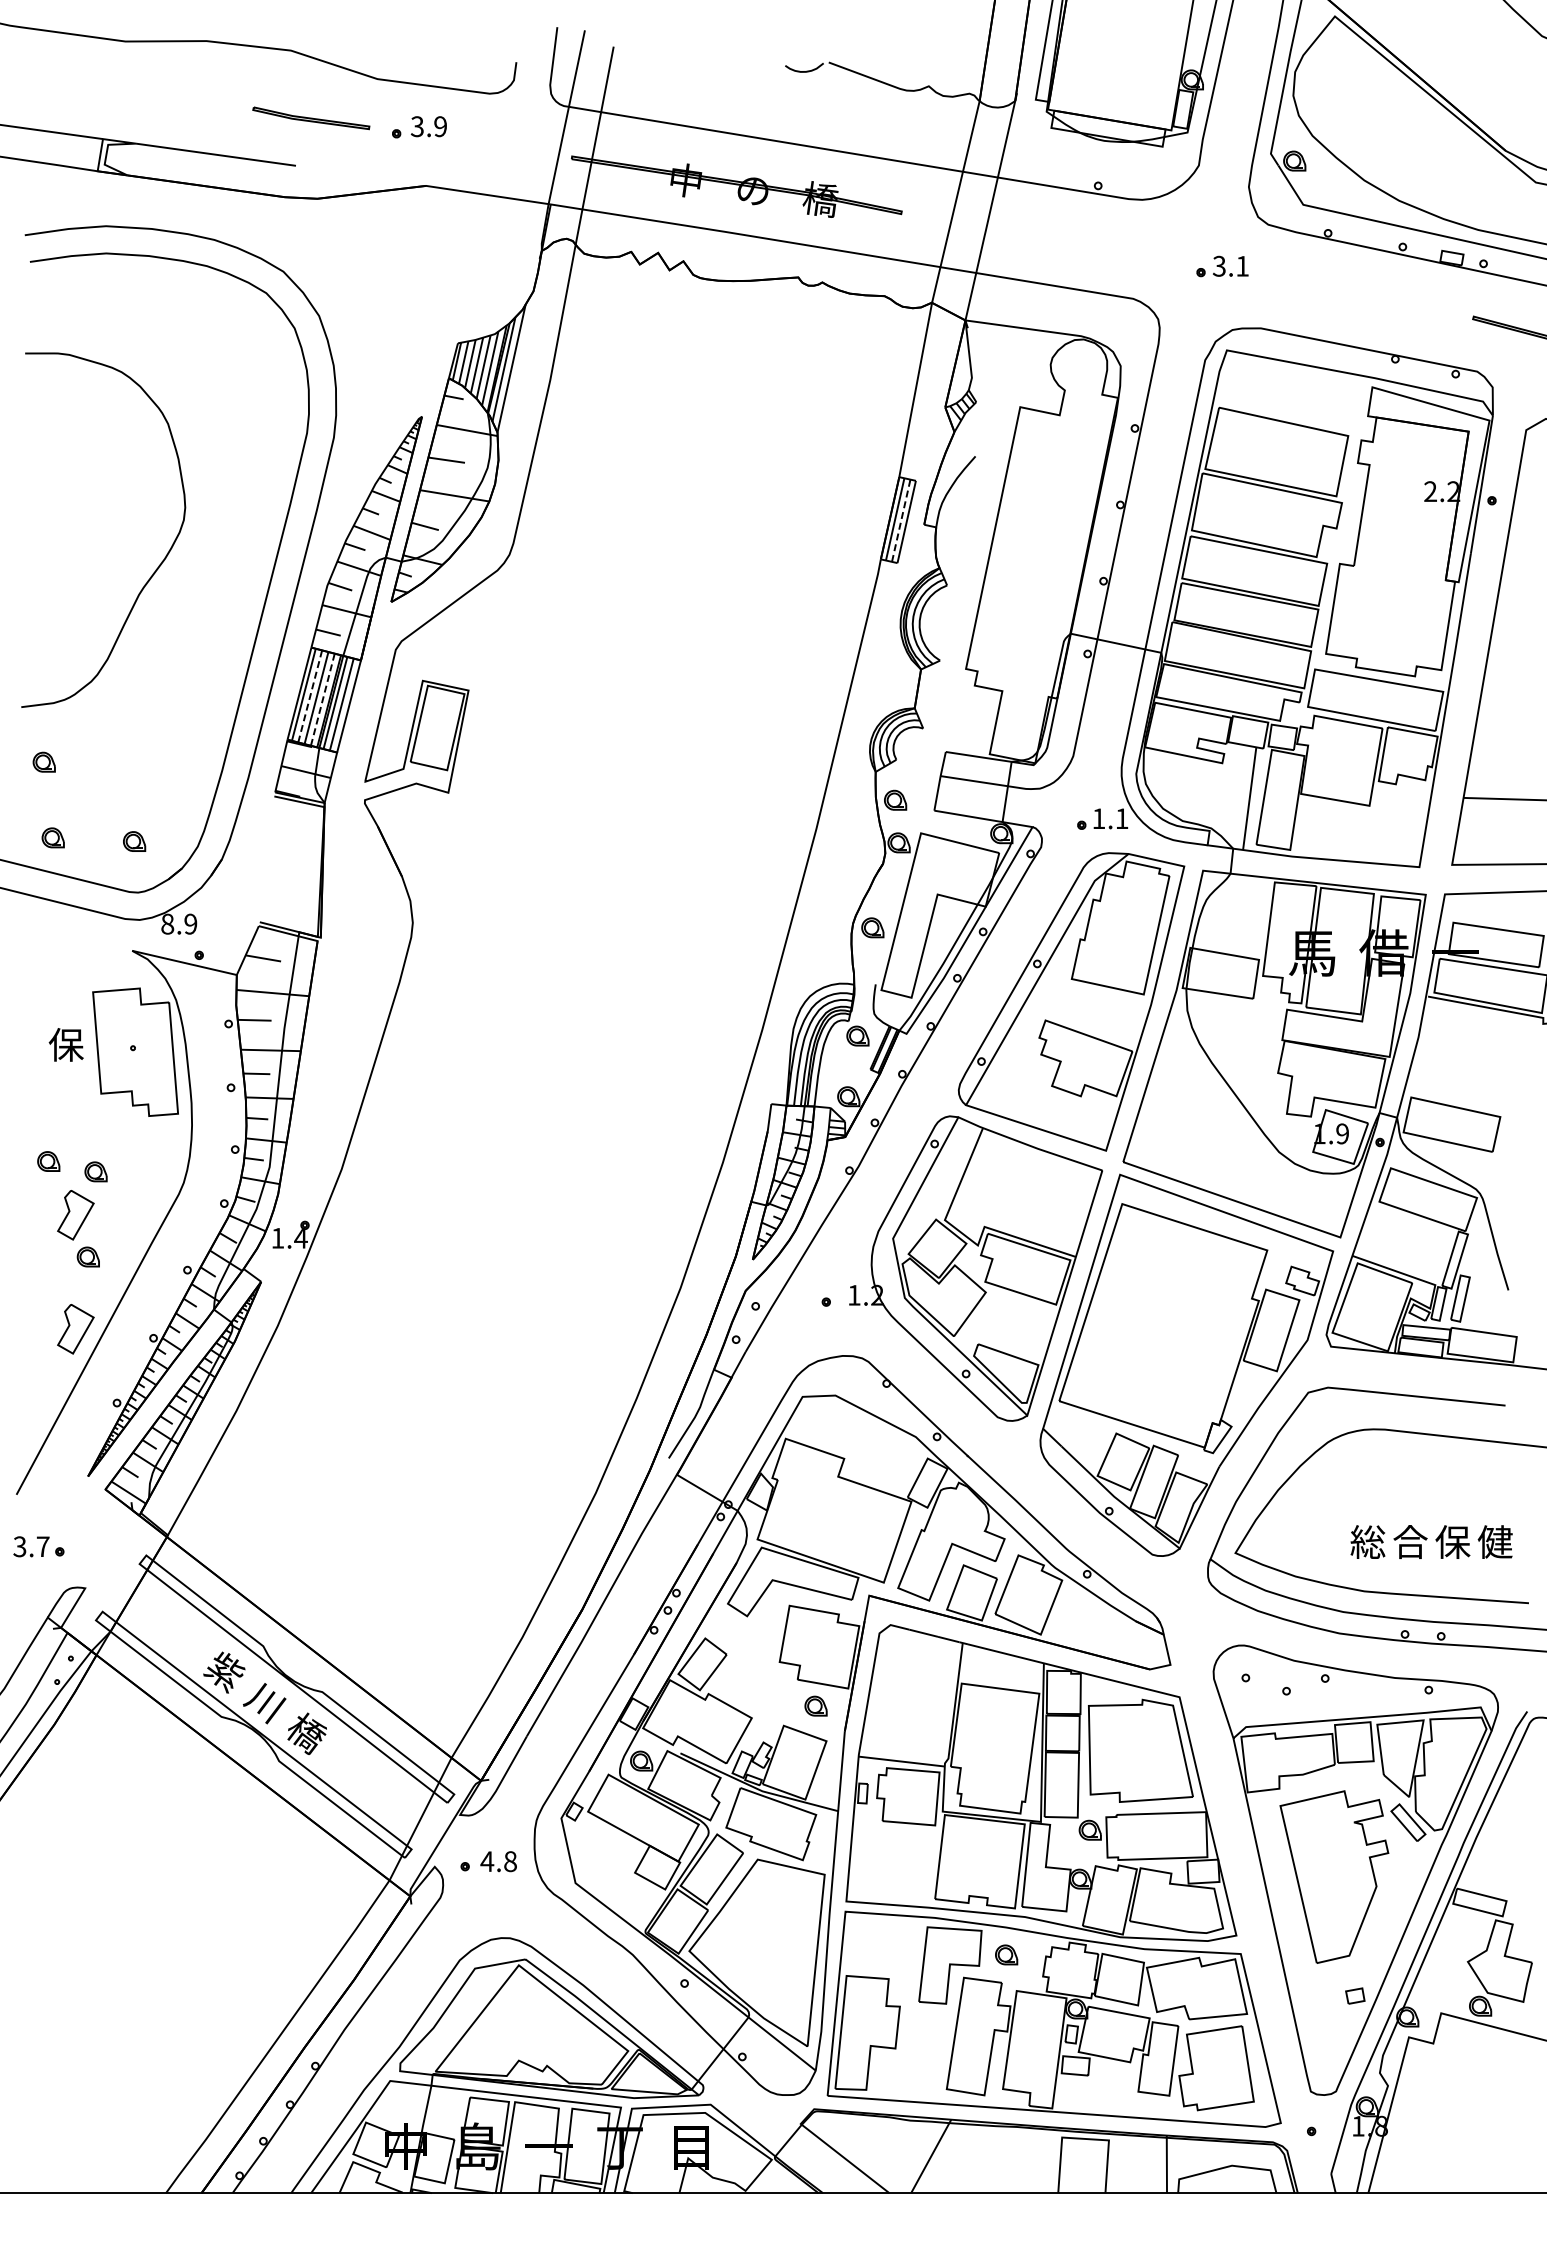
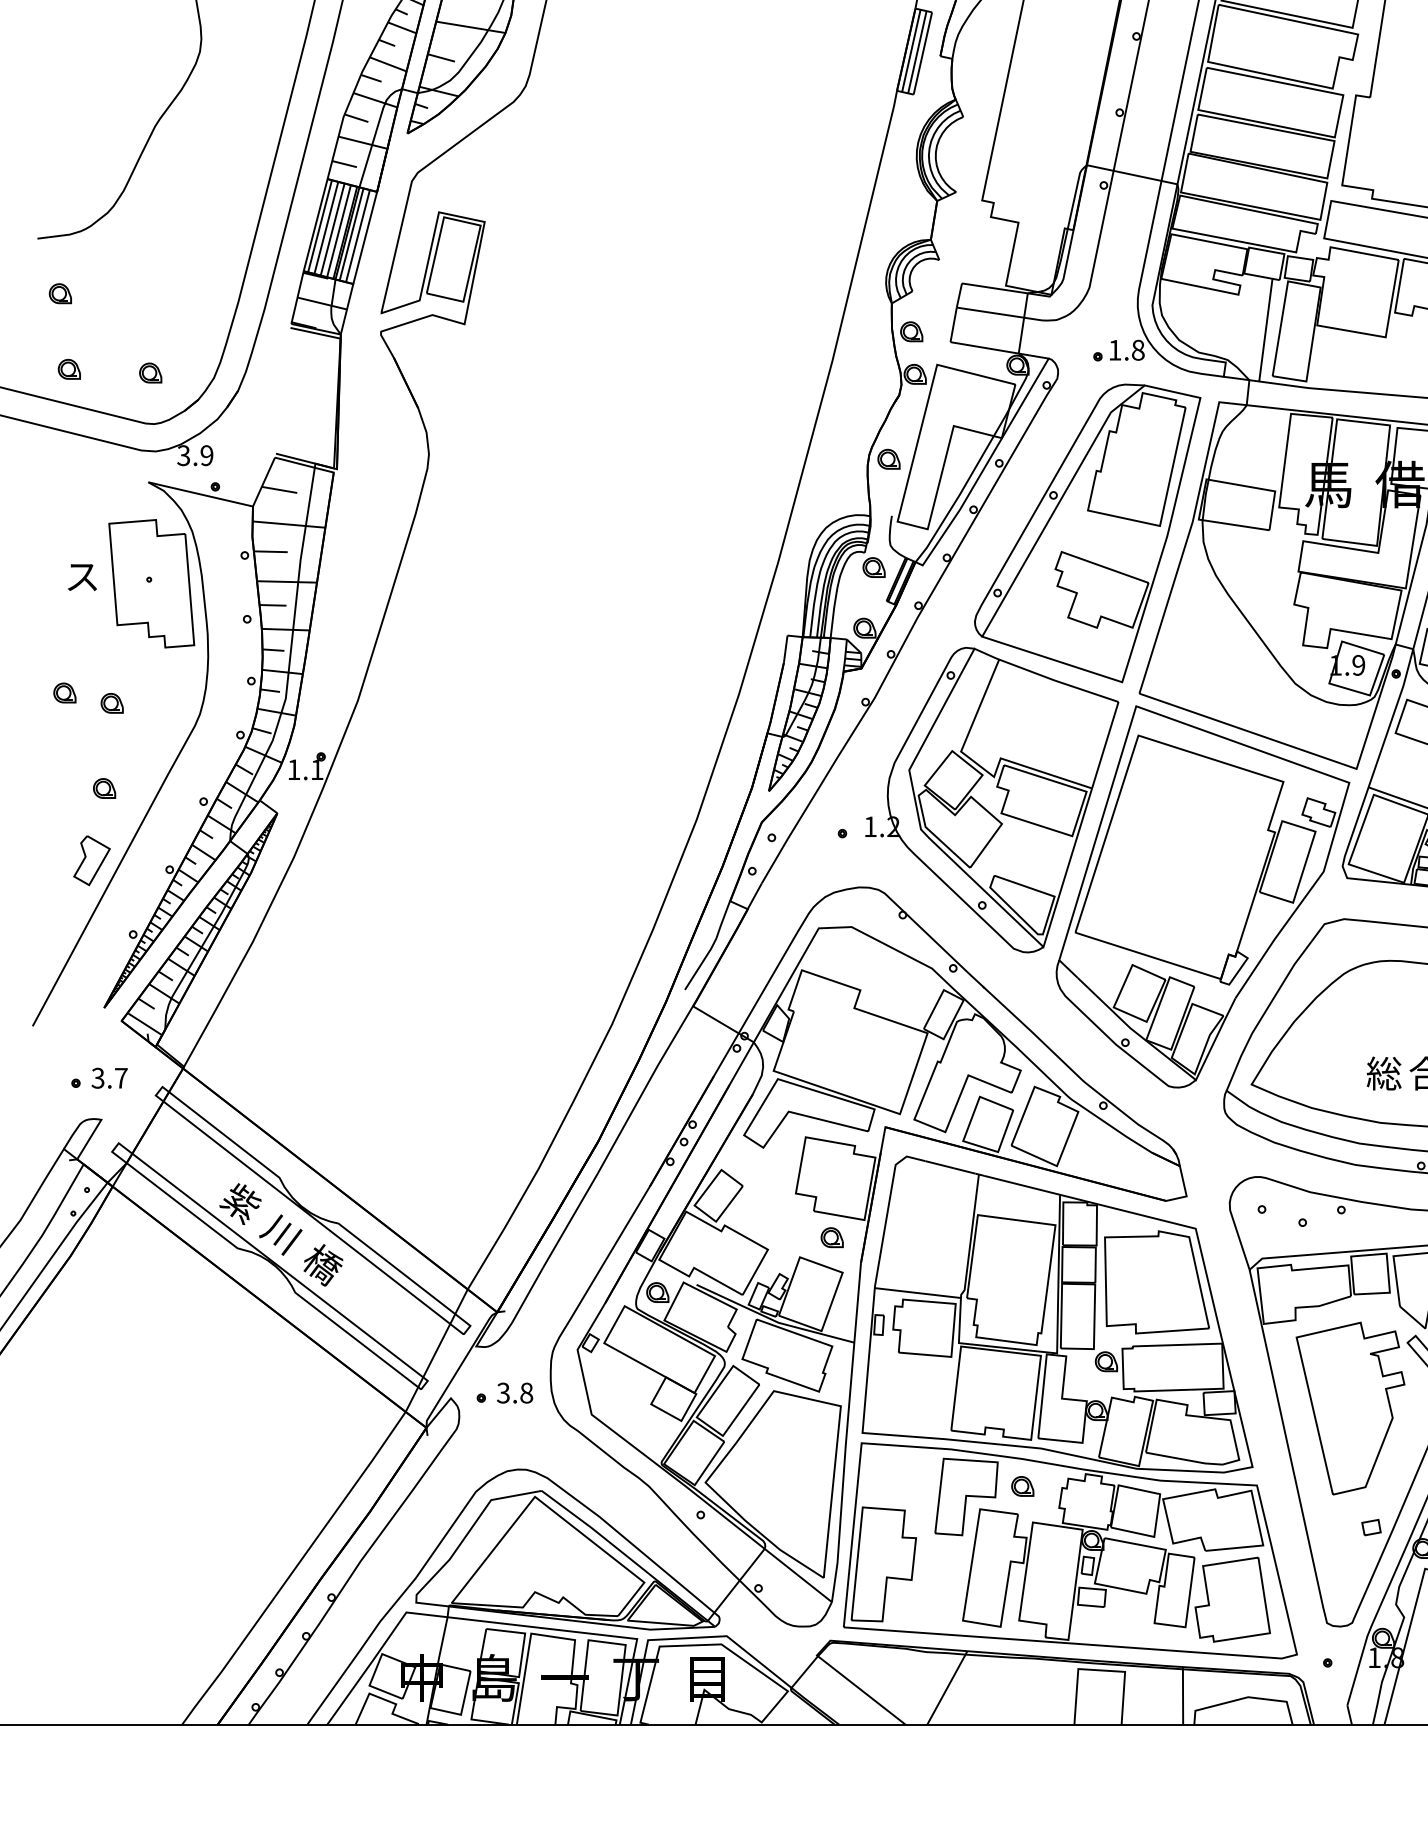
line: (901, 520) -> (917, 51), dashed -> solid
line: (310, 696) -> (326, 227), dashed -> solid
line: (322, 699) -> (338, 230), dashed -> solid
text: (1121, 818) -> (1137, 349), 1.1 -> 1.8
text: (167, 923) -> (183, 454), 8.9 -> 3.9
text: (65, 1044) -> (81, 575), 保 -> ス
part: (75, 1215) -> (91, 746), removed
text: (300, 1238) -> (316, 769), 1.4 -> 1.1
text: (31, 1546) -> (109, 1077), moved
text: (487, 1861) -> (503, 1392), 4.8 -> 3.8

